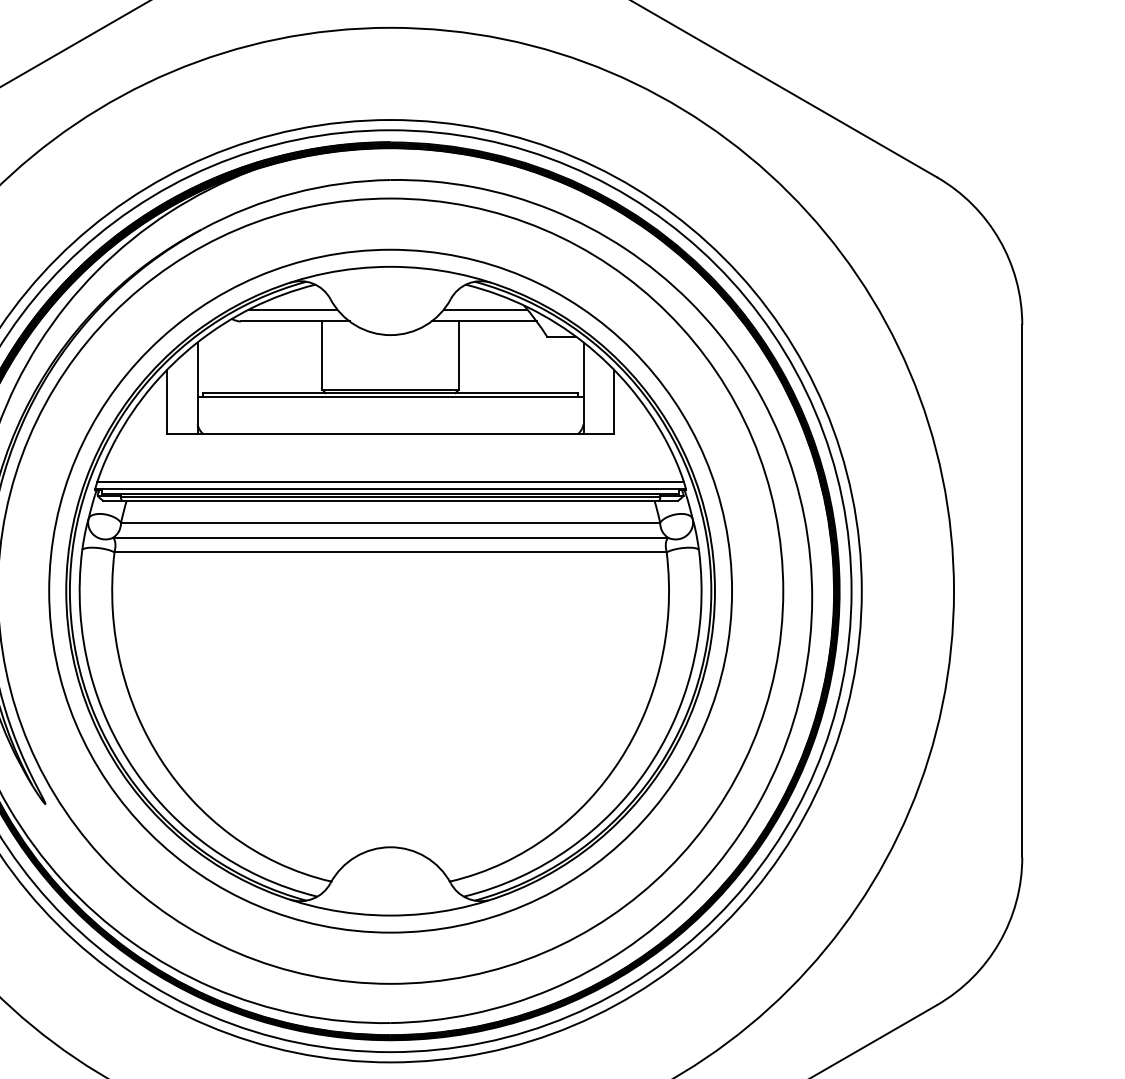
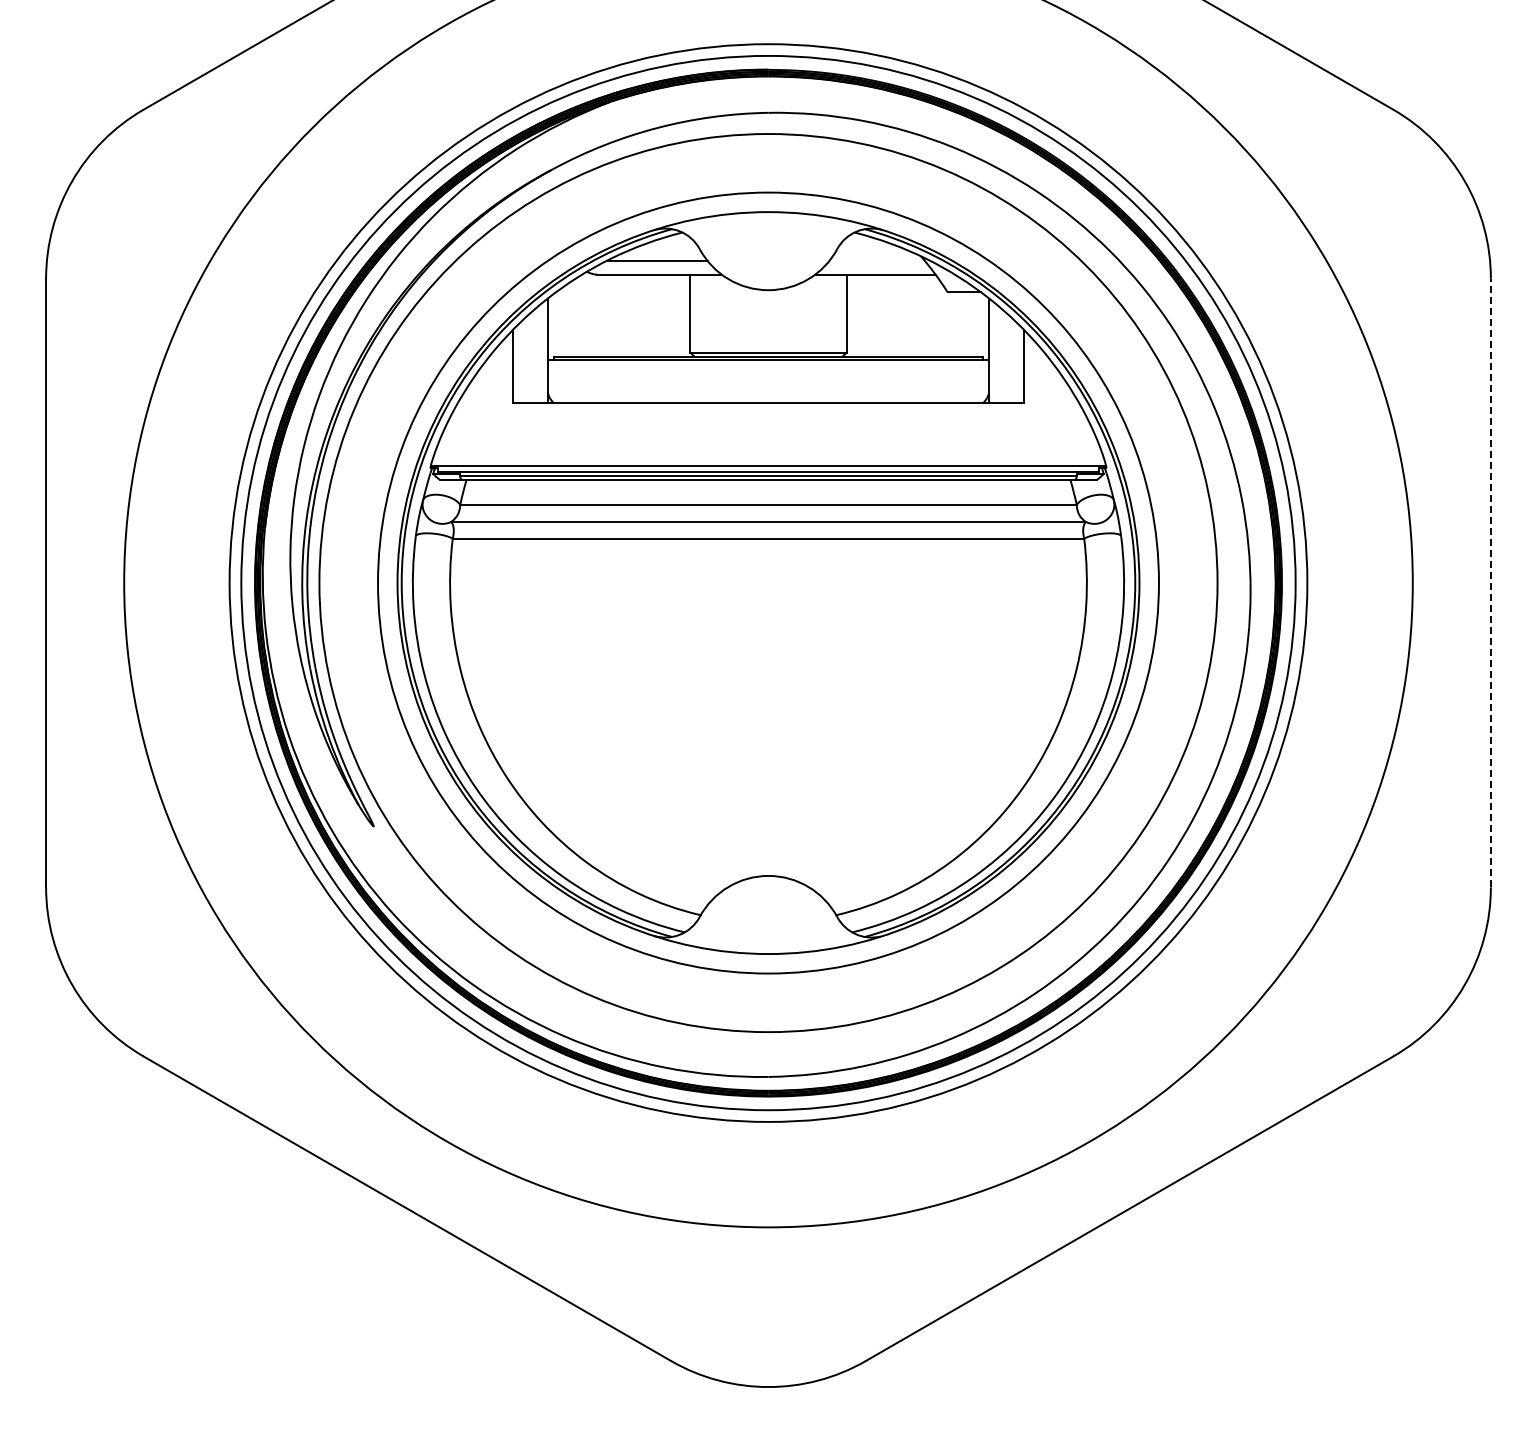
line: (485, 310) -> (876, 261), removed
line: (390, 482) -> (768, 458), removed
line: (1021, 590) -> (1490, 582), solid -> dashed

